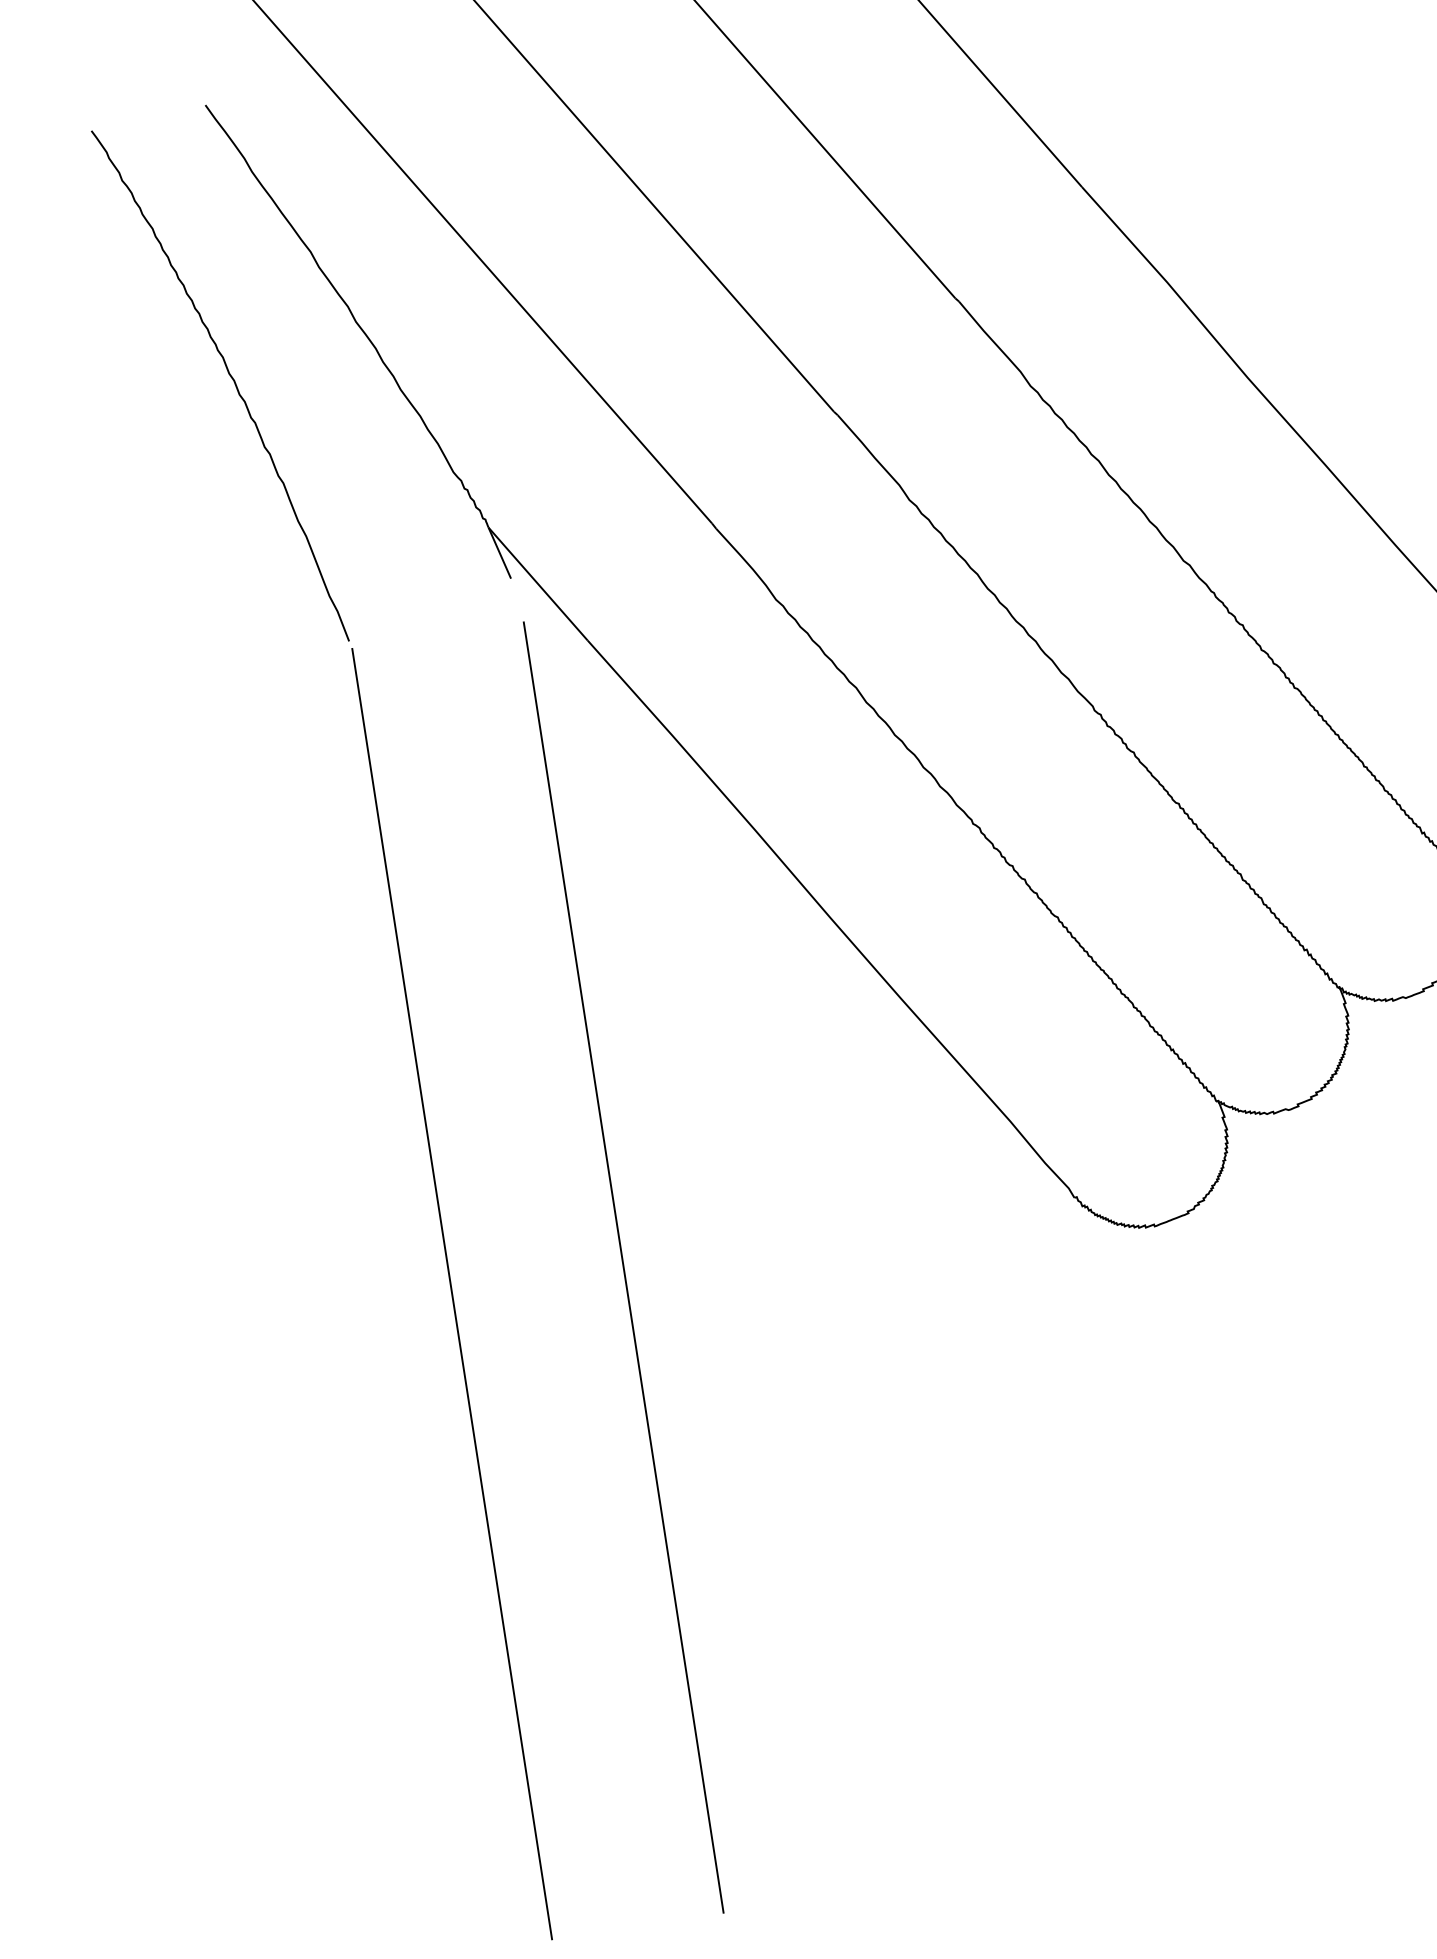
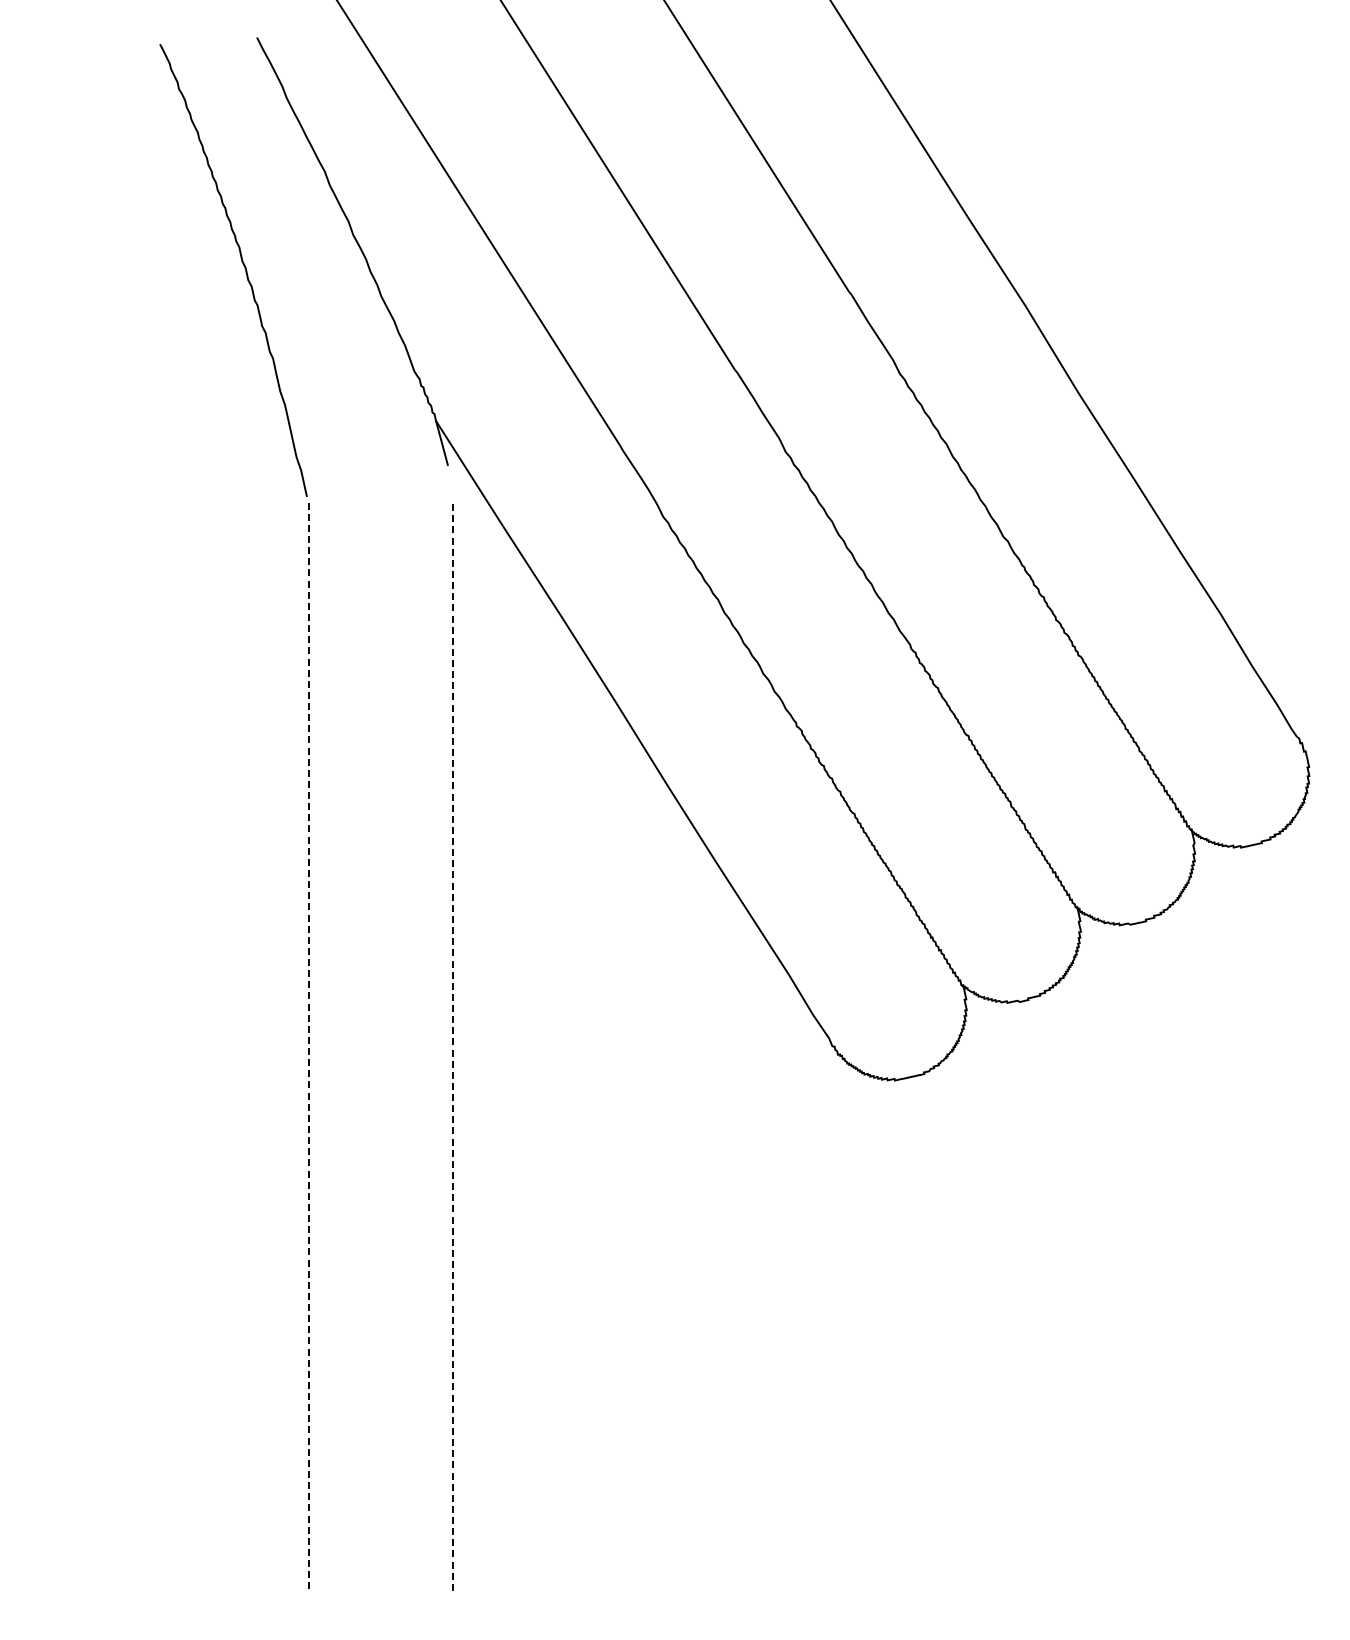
line: (624, 1267) -> (453, 1046), solid -> dashed
line: (452, 1295) -> (308, 1047), solid -> dashed

